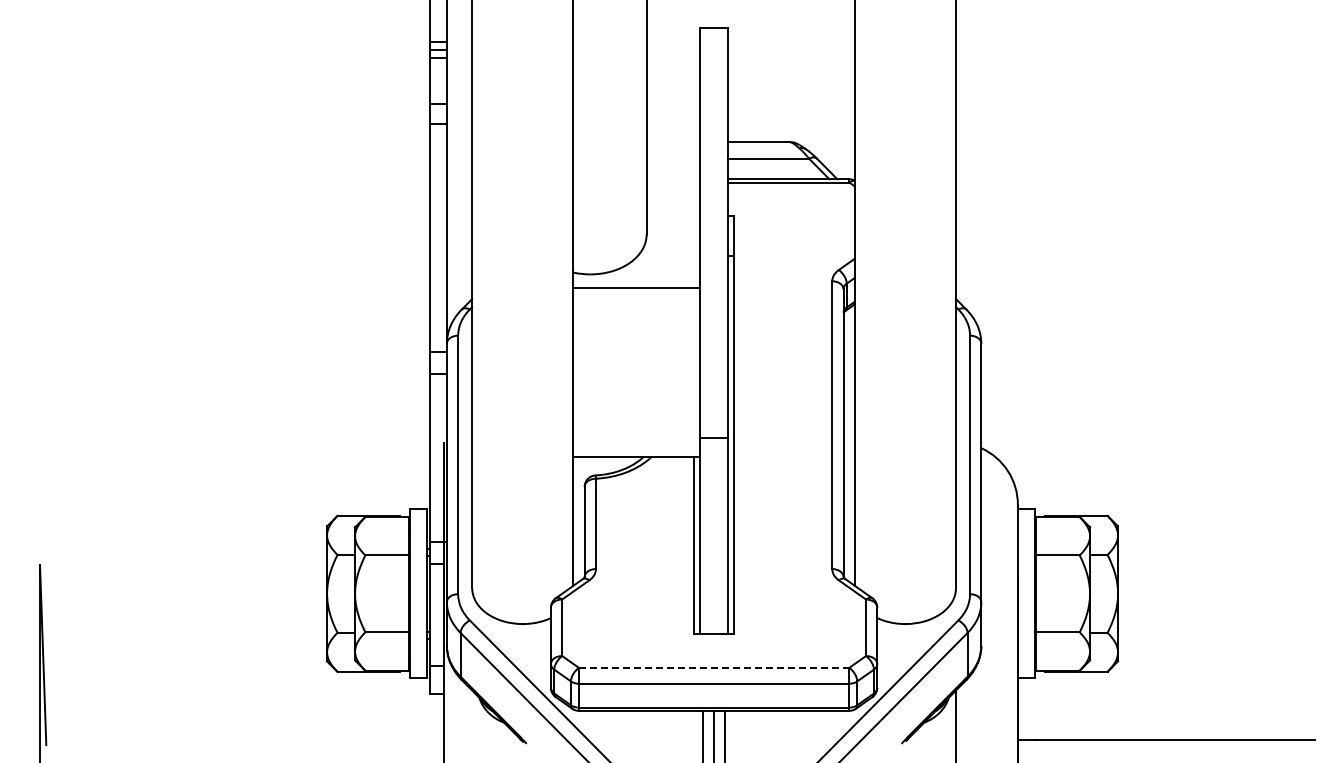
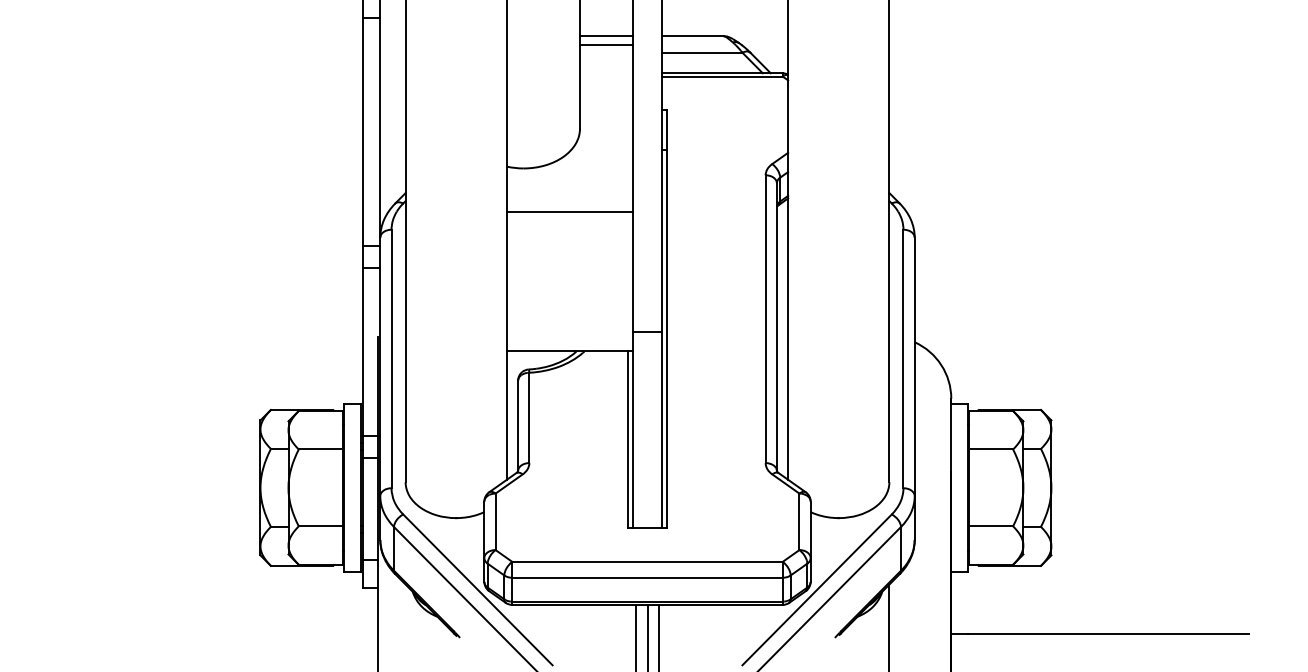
line: (673, 142) -> (606, 36), added
line: (673, 151) -> (606, 45), added
line: (636, 288) -> (569, 212), moved
line: (714, 667) -> (647, 561), dashed -> solid

